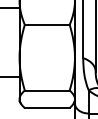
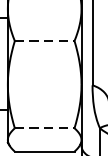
line: (47, 24) -> (44, 40), solid -> dashed
line: (47, 90) -> (44, 128), solid -> dashed

